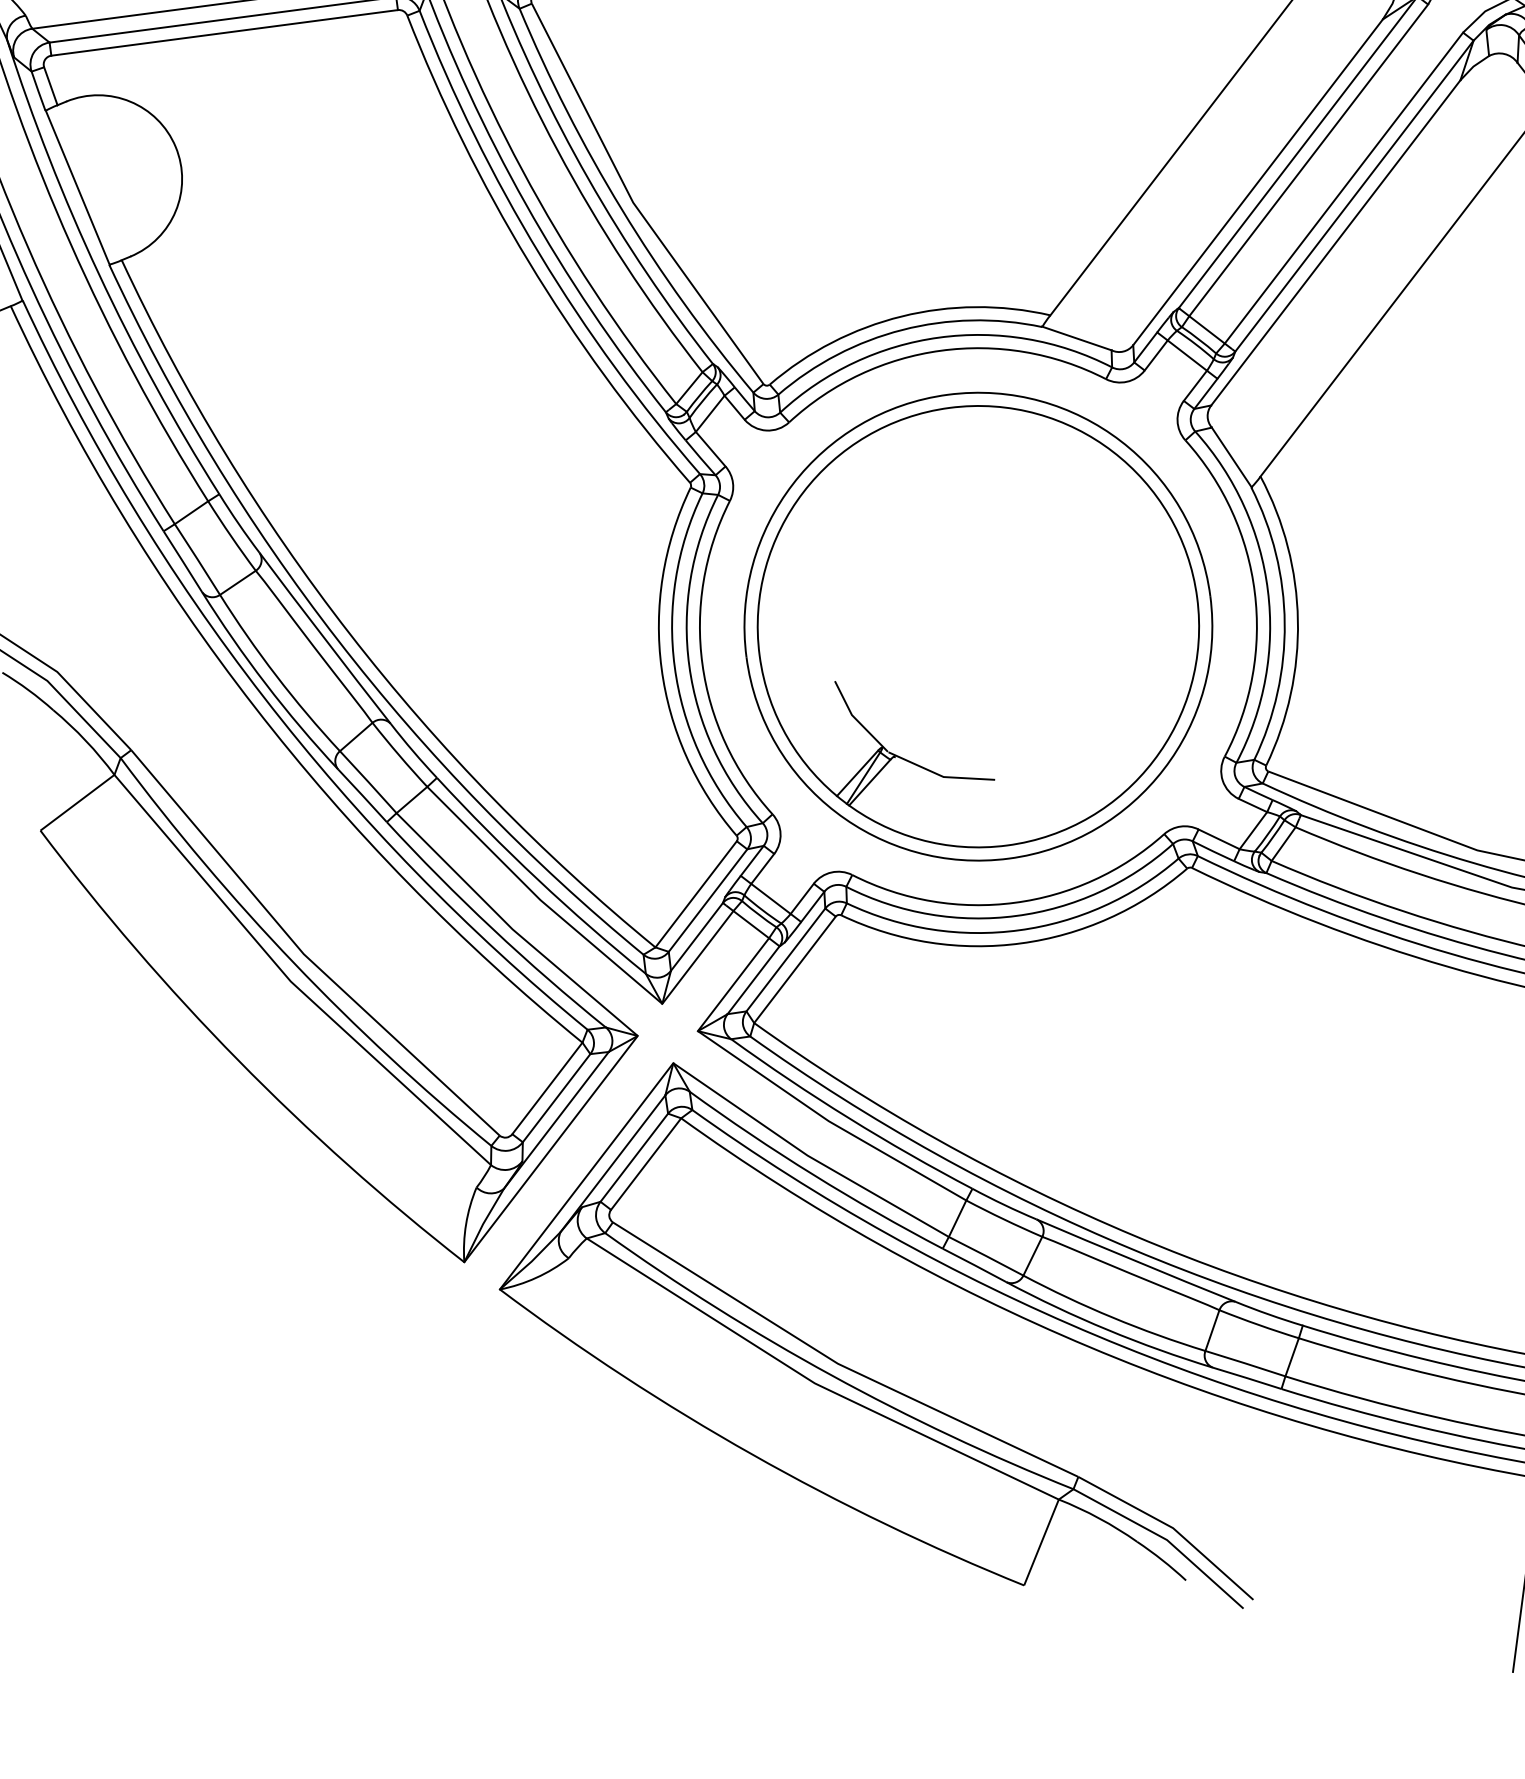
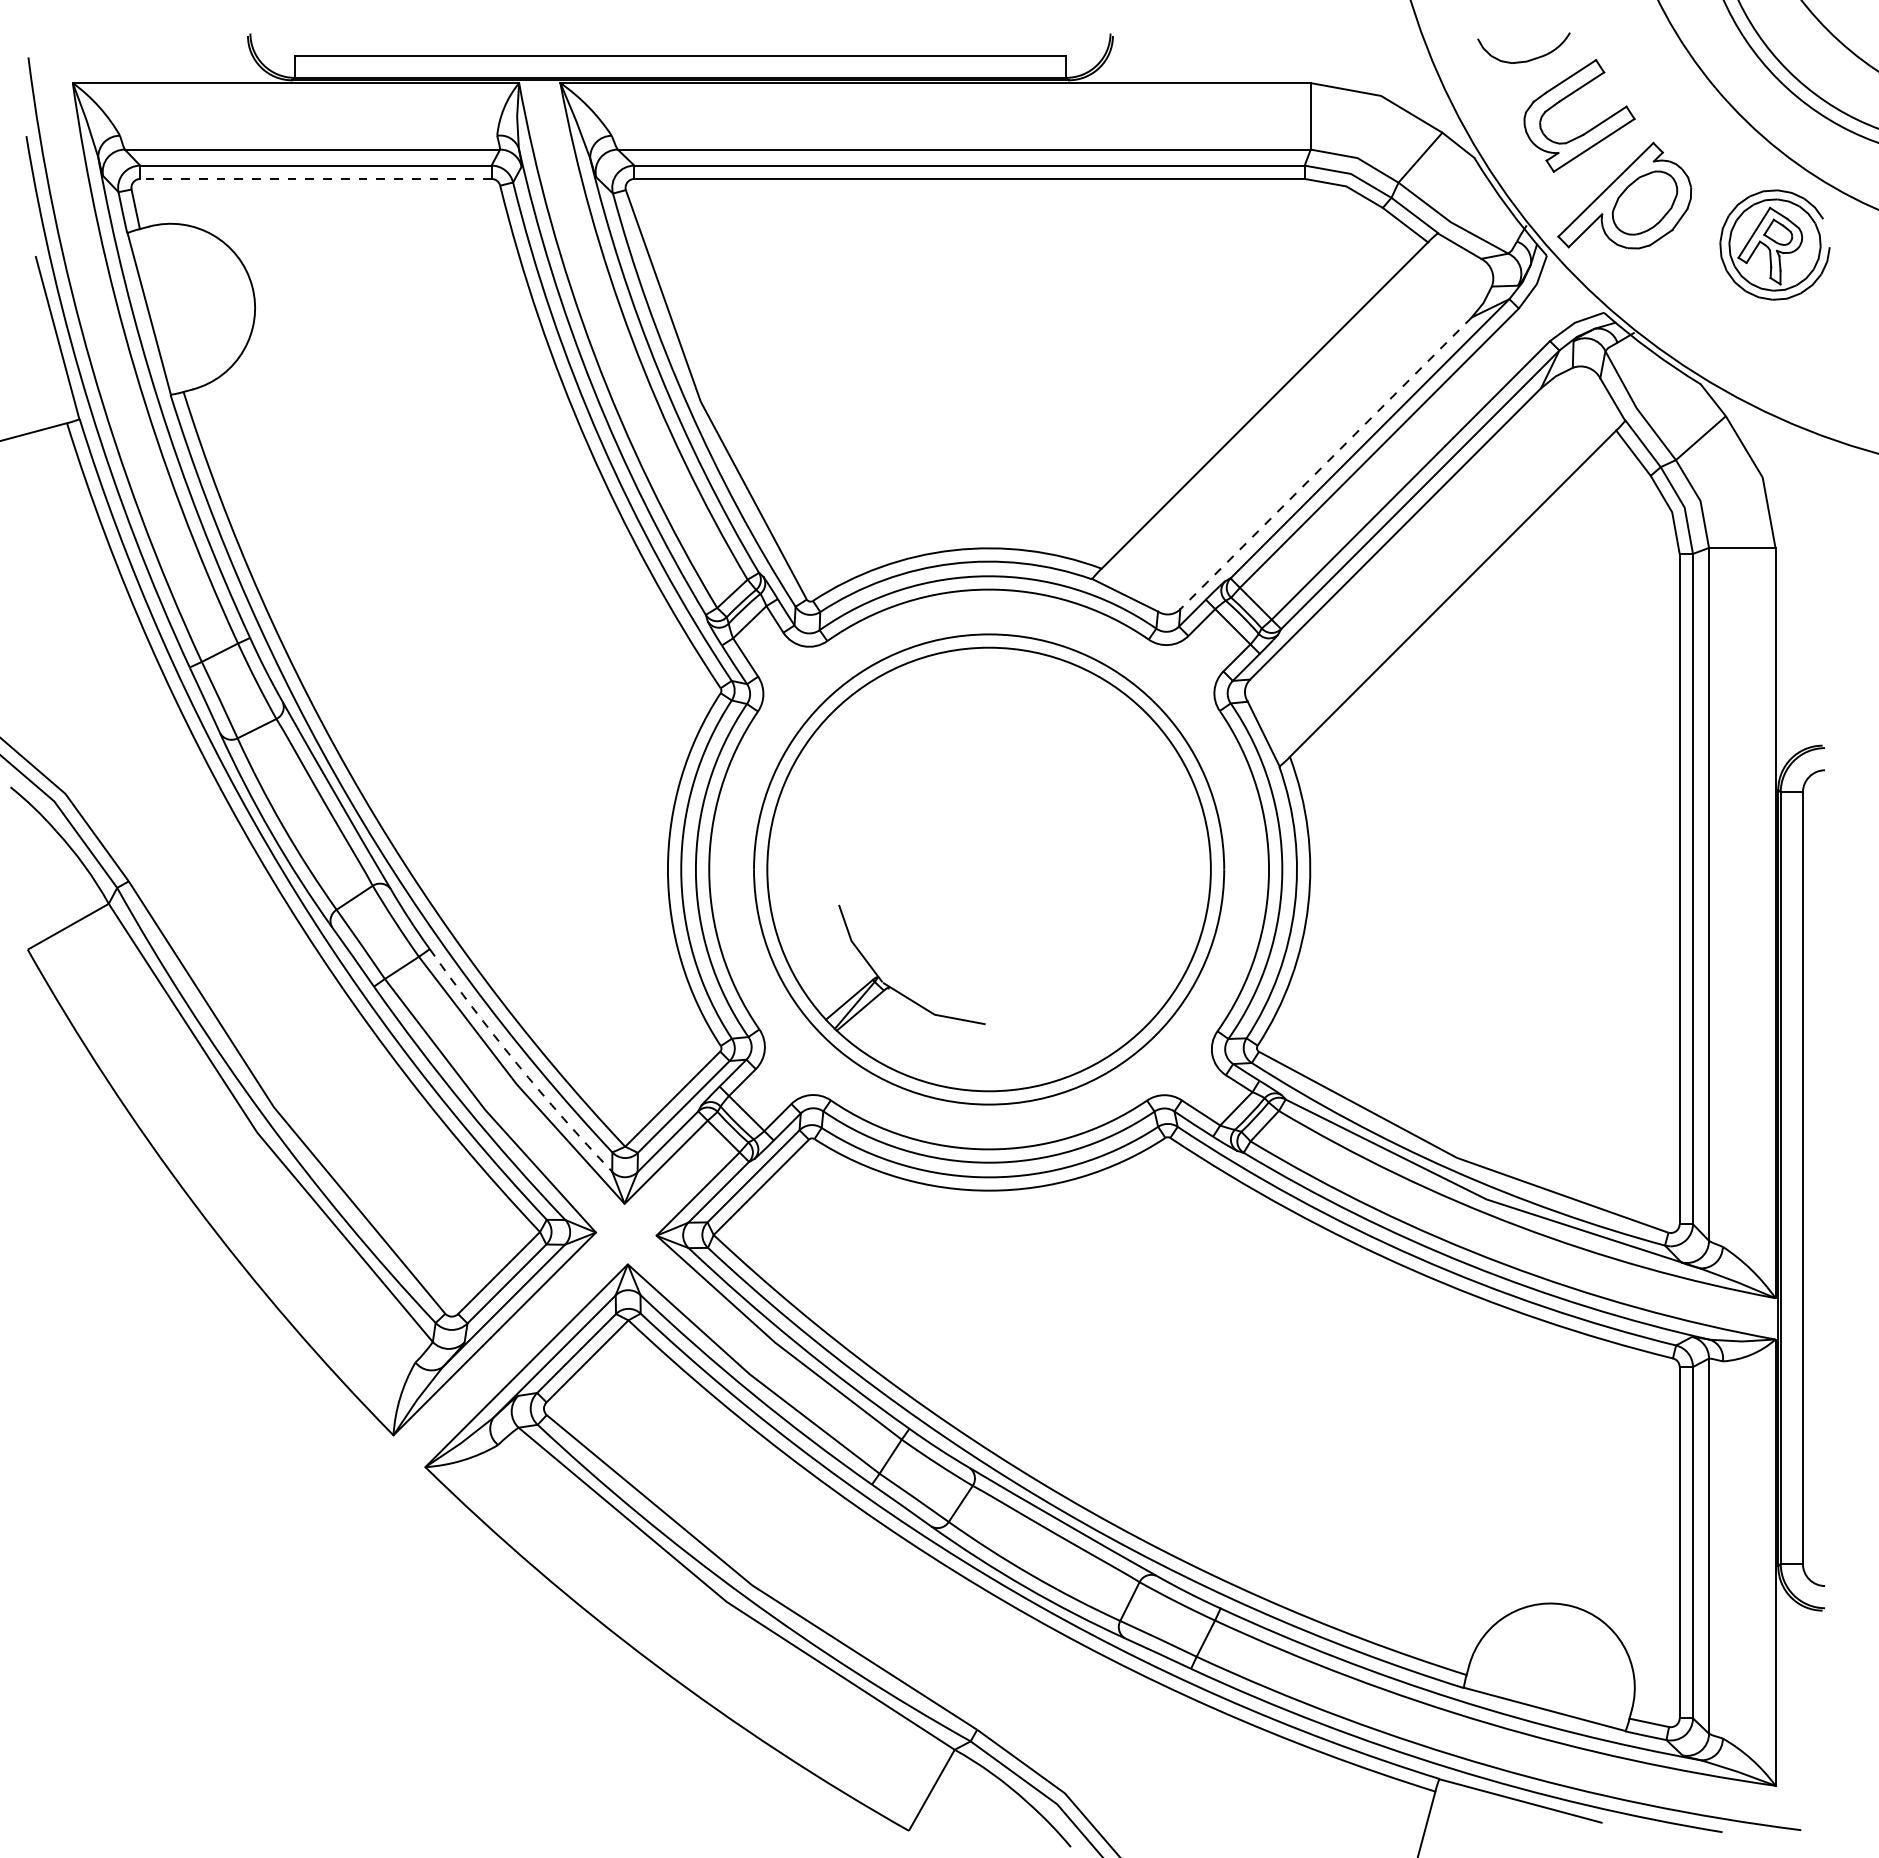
line: (224, 32) -> (315, 178), solid -> dashed
line: (1257, 182) -> (1325, 463), solid -> dashed
arc: (537, 879) -> (516, 1063), solid -> dashed

